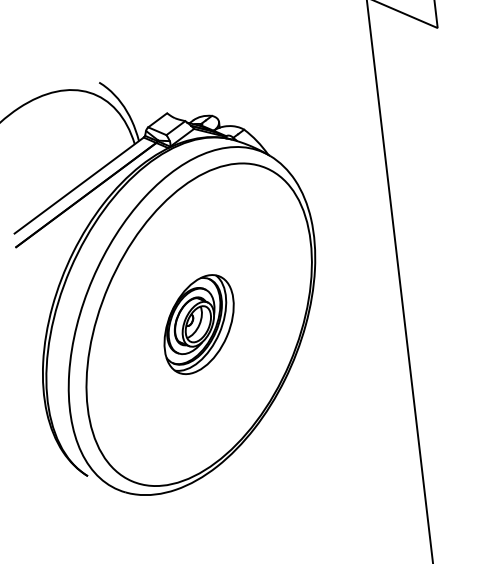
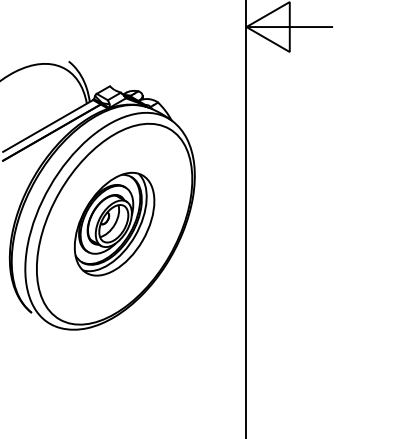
part: (198, 323) -> (114, 223), size x1.67

